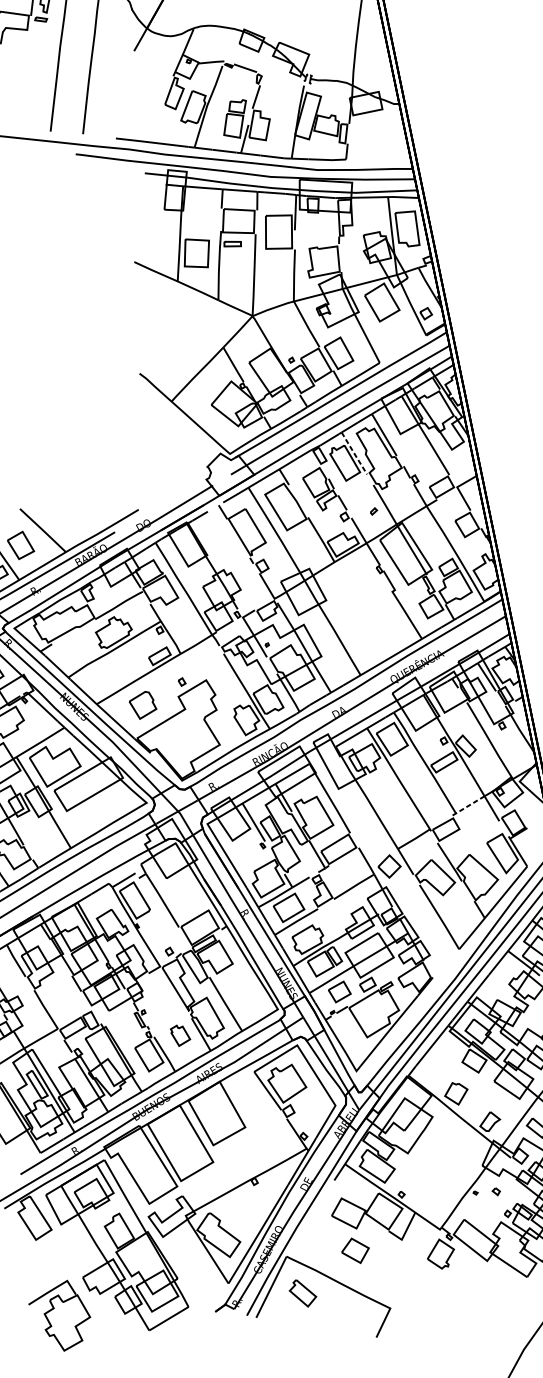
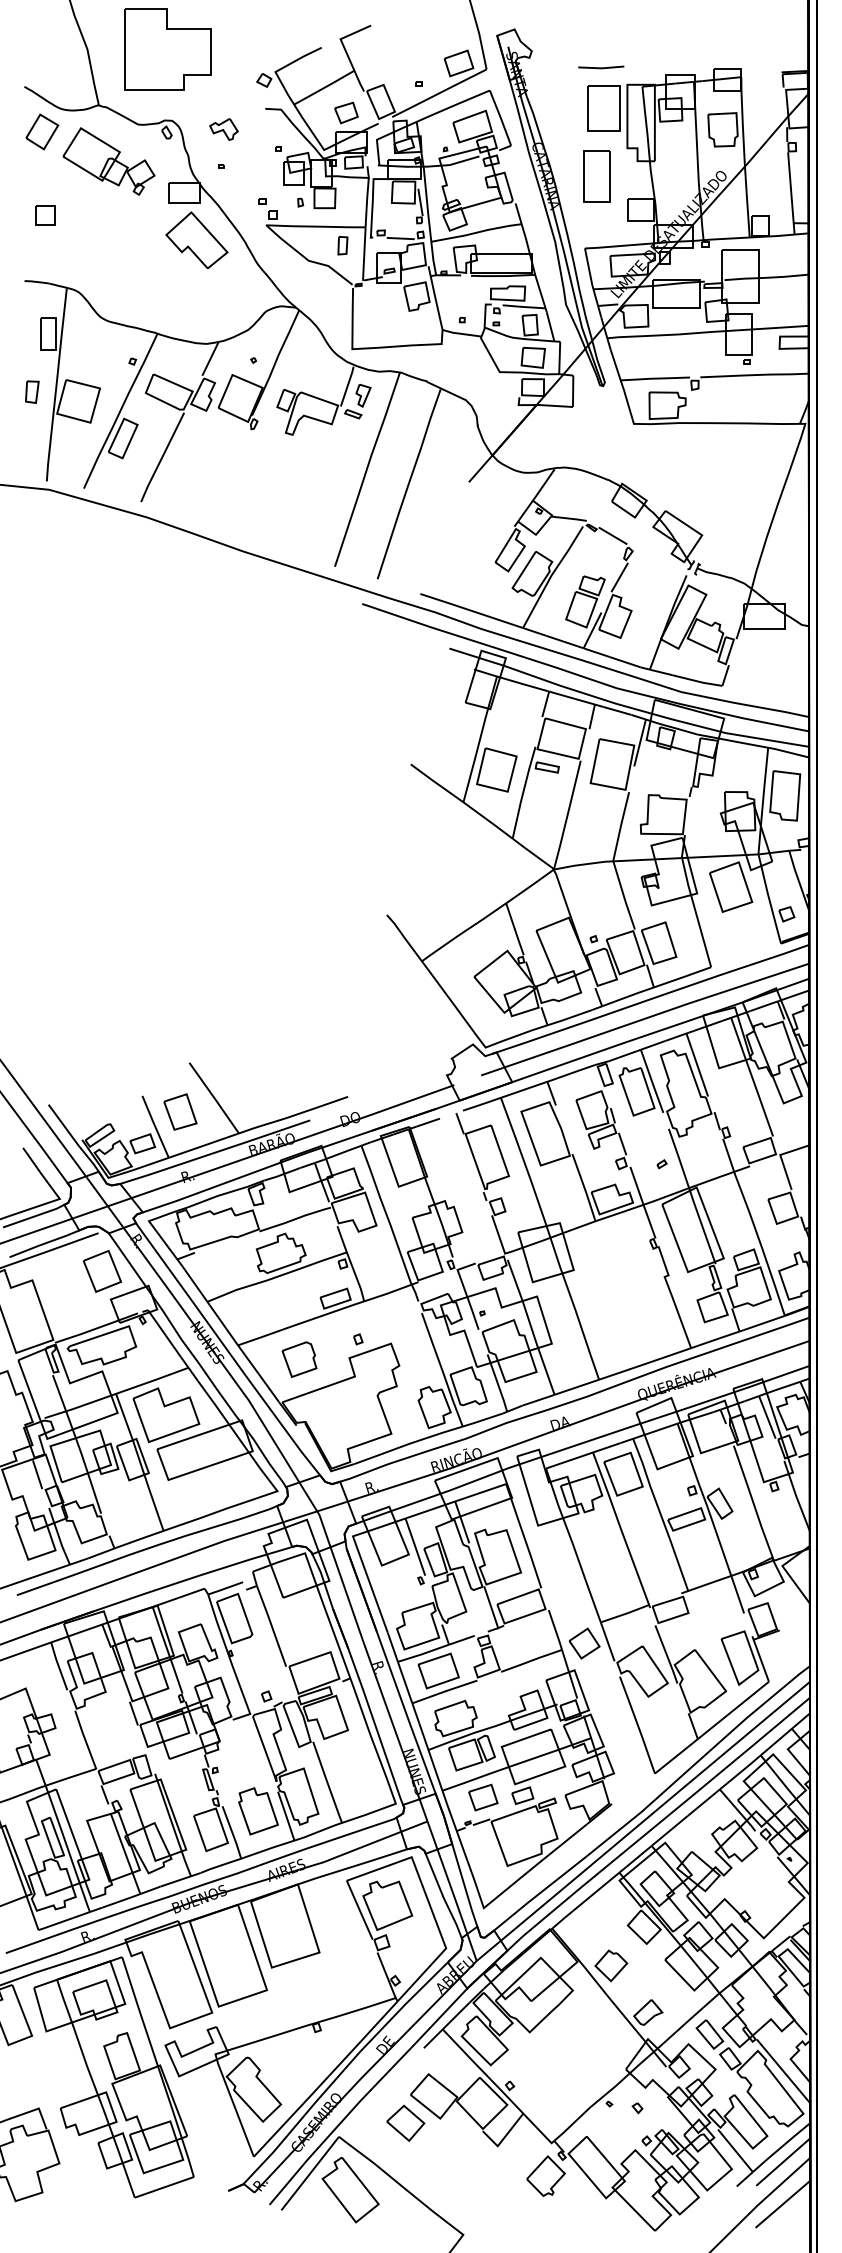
line: (354, 454) -> (652, 1082), dashed -> solid
line: (468, 806) -> (706, 1584), dashed -> solid
part: (180, 1035) -> (258, 1811), size x1.67
part: (355, 1250) -> (405, 2122), moved
part: (302, 1293) -> (350, 2190), size x1.67

